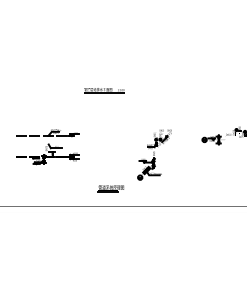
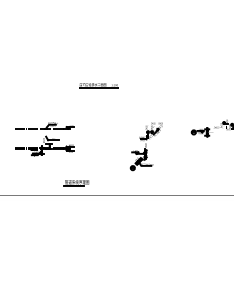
part: (110, 188) -> (76, 183), moved

